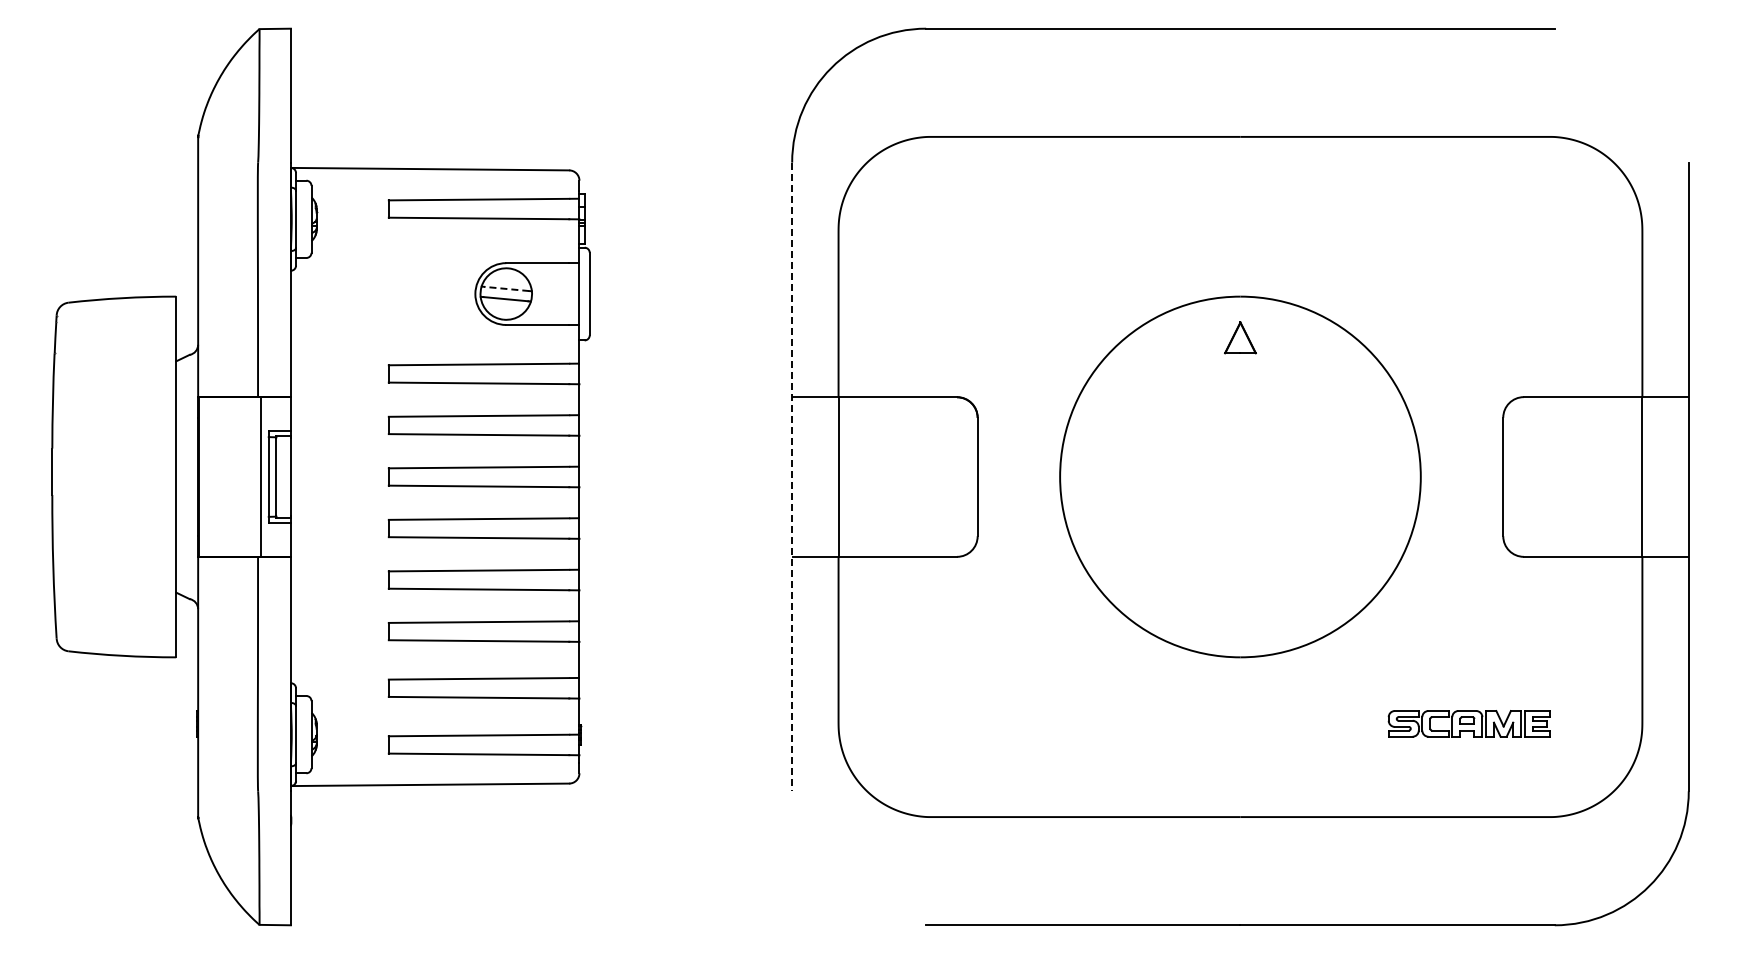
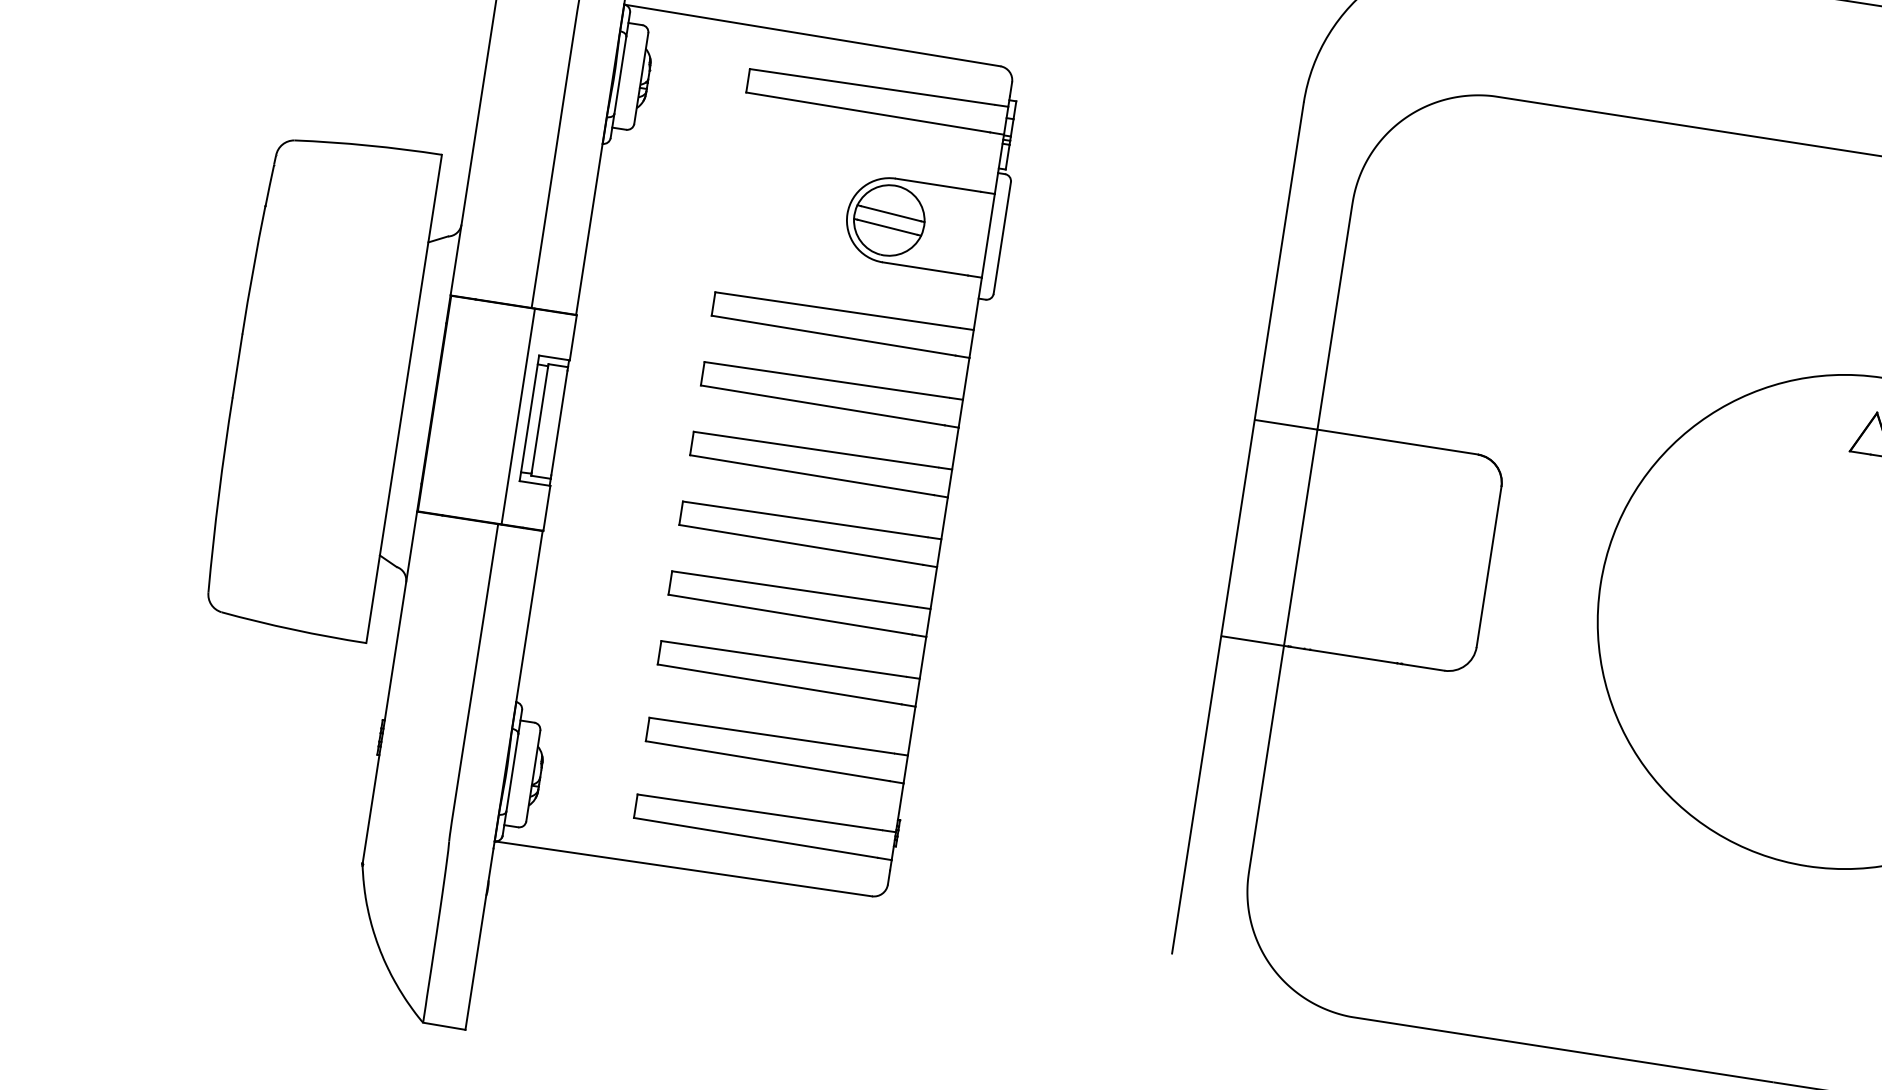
line: (506, 288) -> (890, 213), dashed -> solid
line: (792, 477) -> (1238, 528), dashed -> solid

